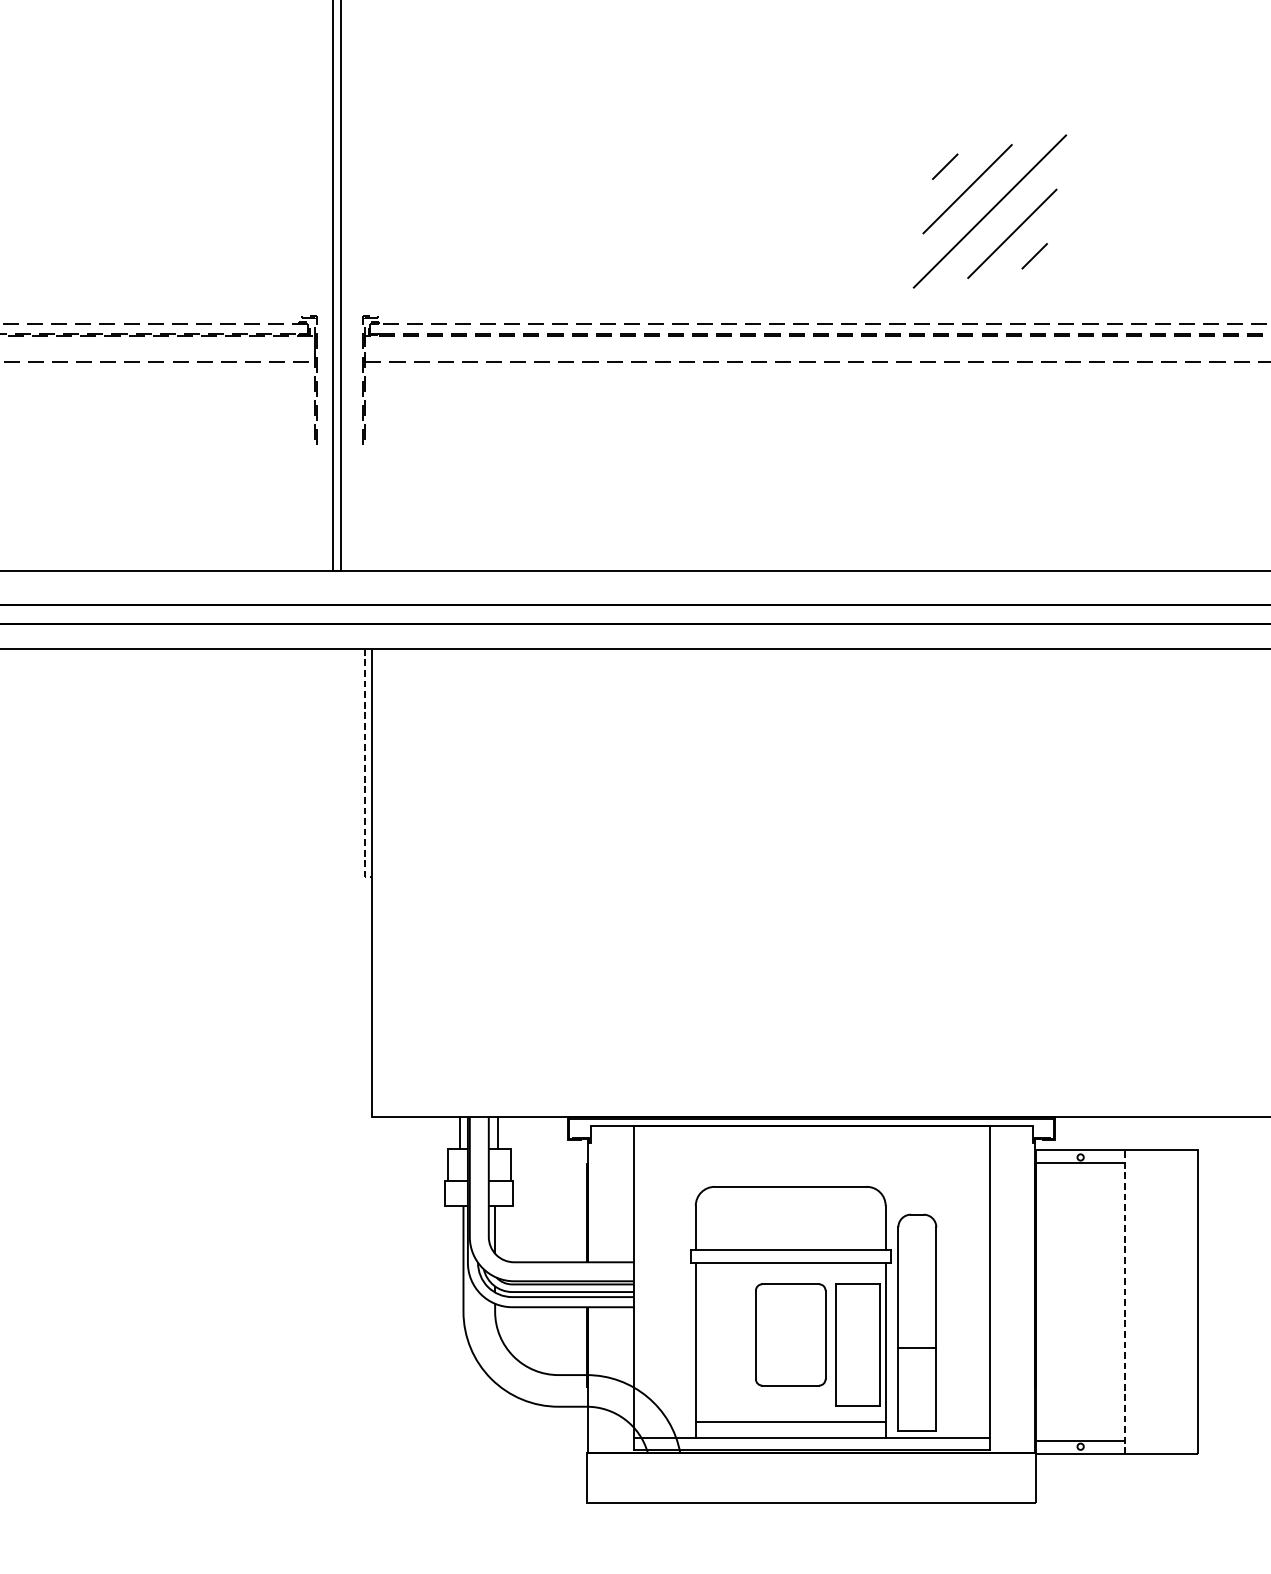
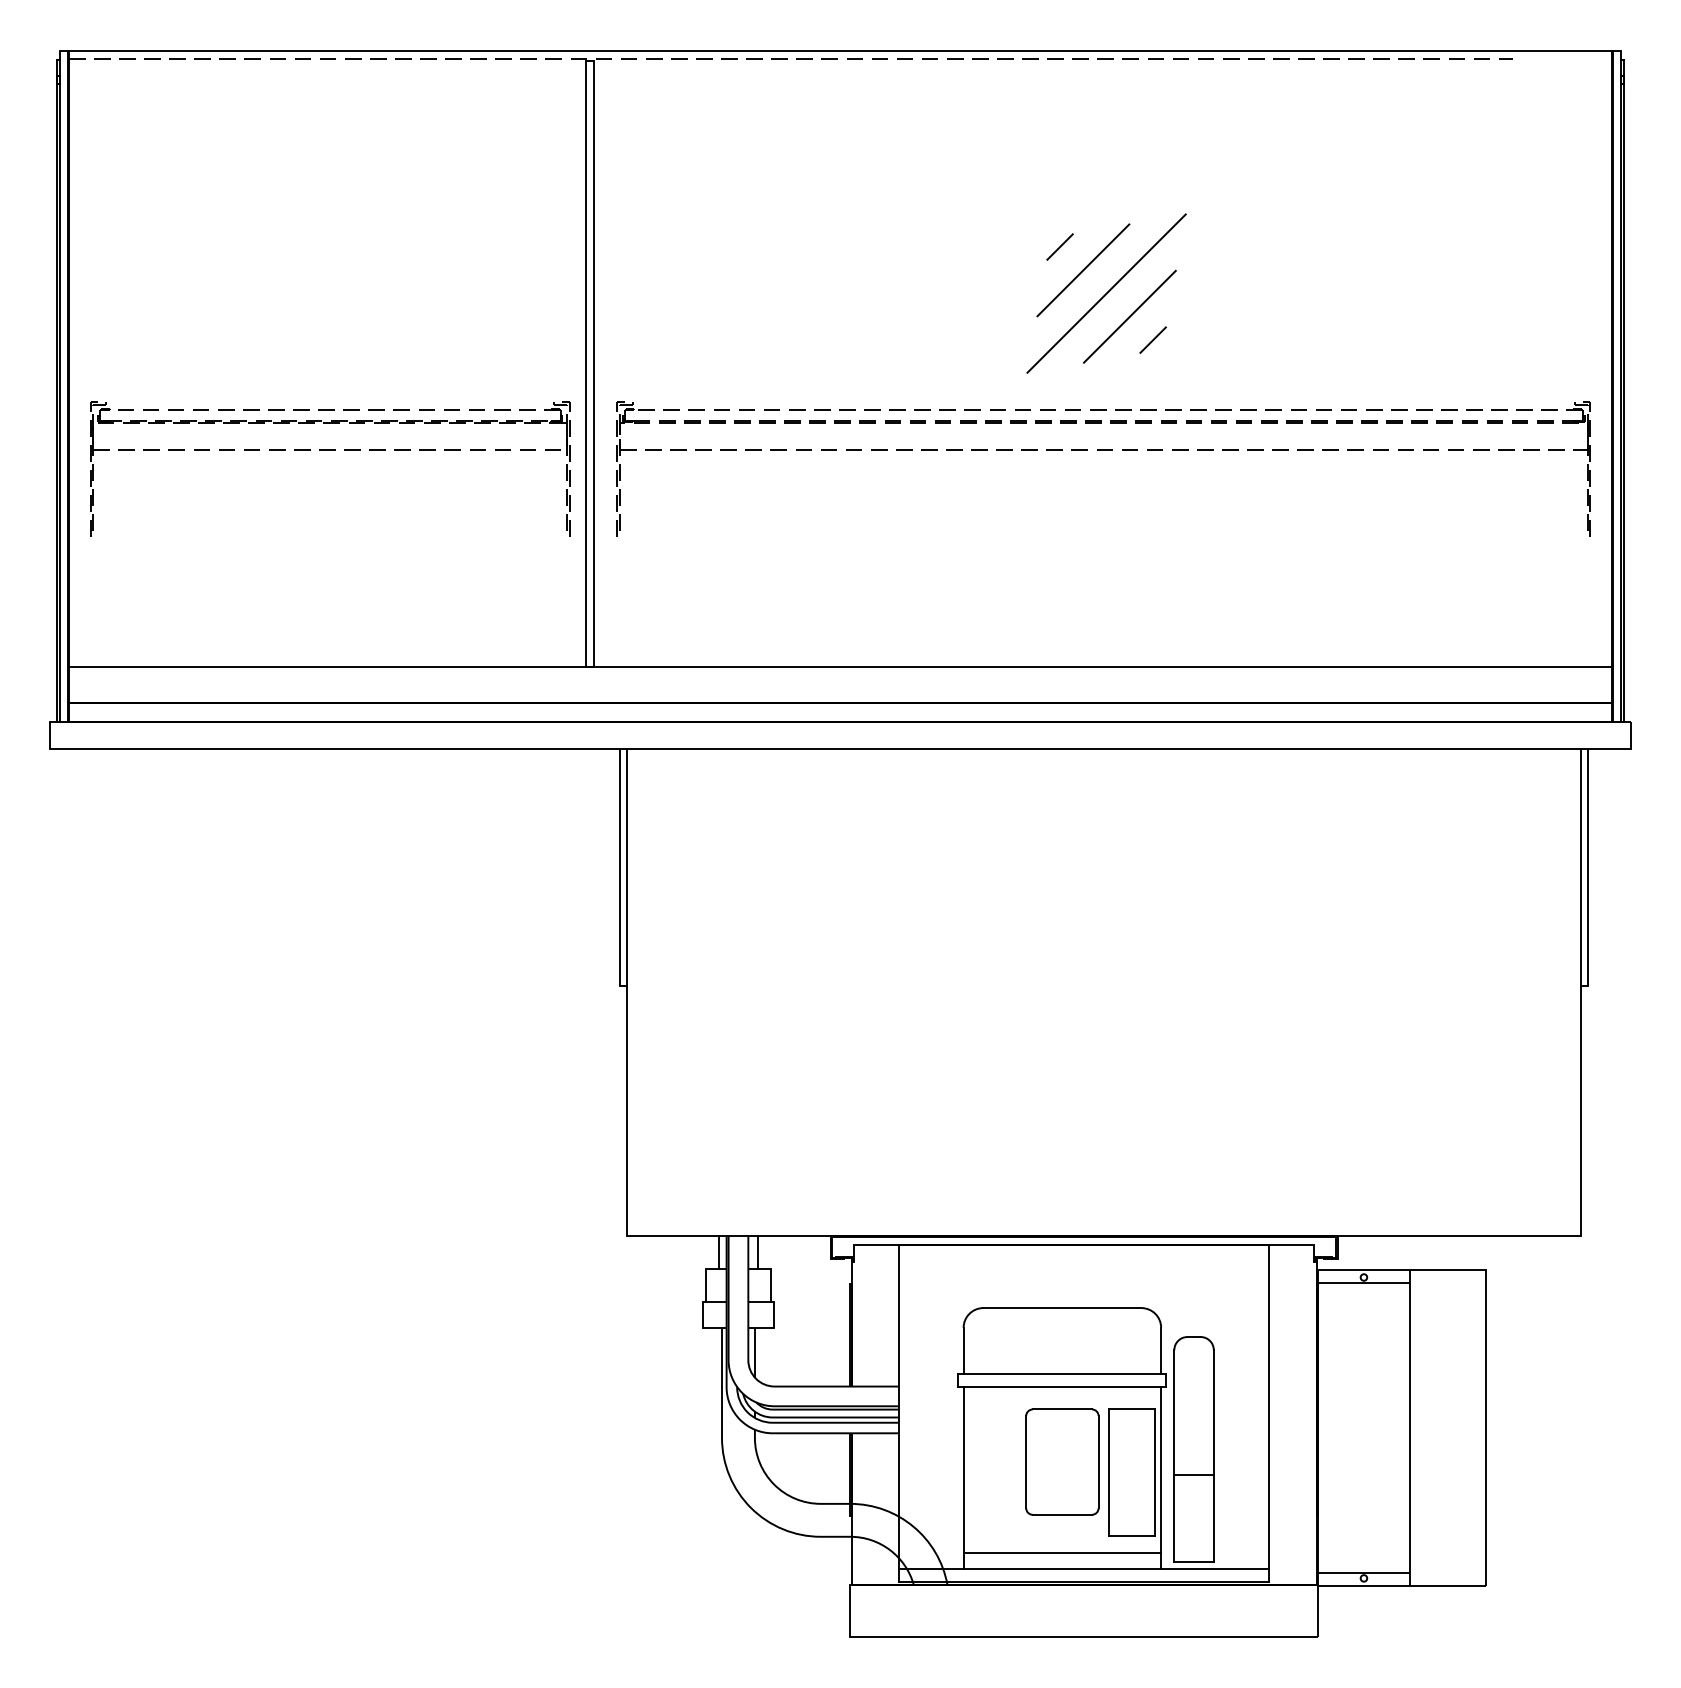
part: (989, 211) -> (1106, 293), moved
line: (364, 767) -> (619, 871), dashed -> solid
line: (1125, 1301) -> (1410, 1427), dashed -> solid

